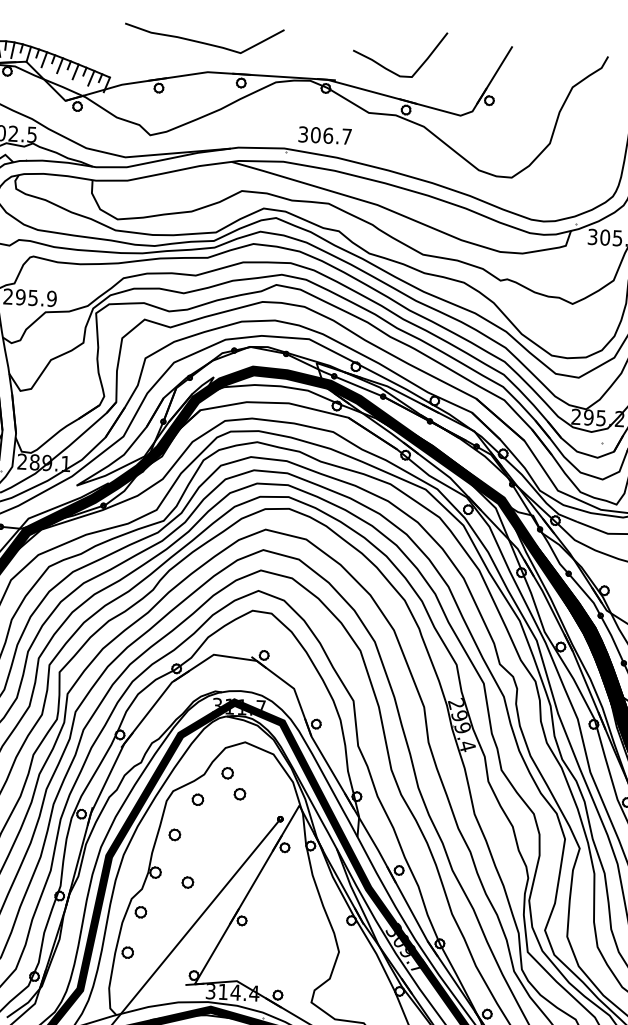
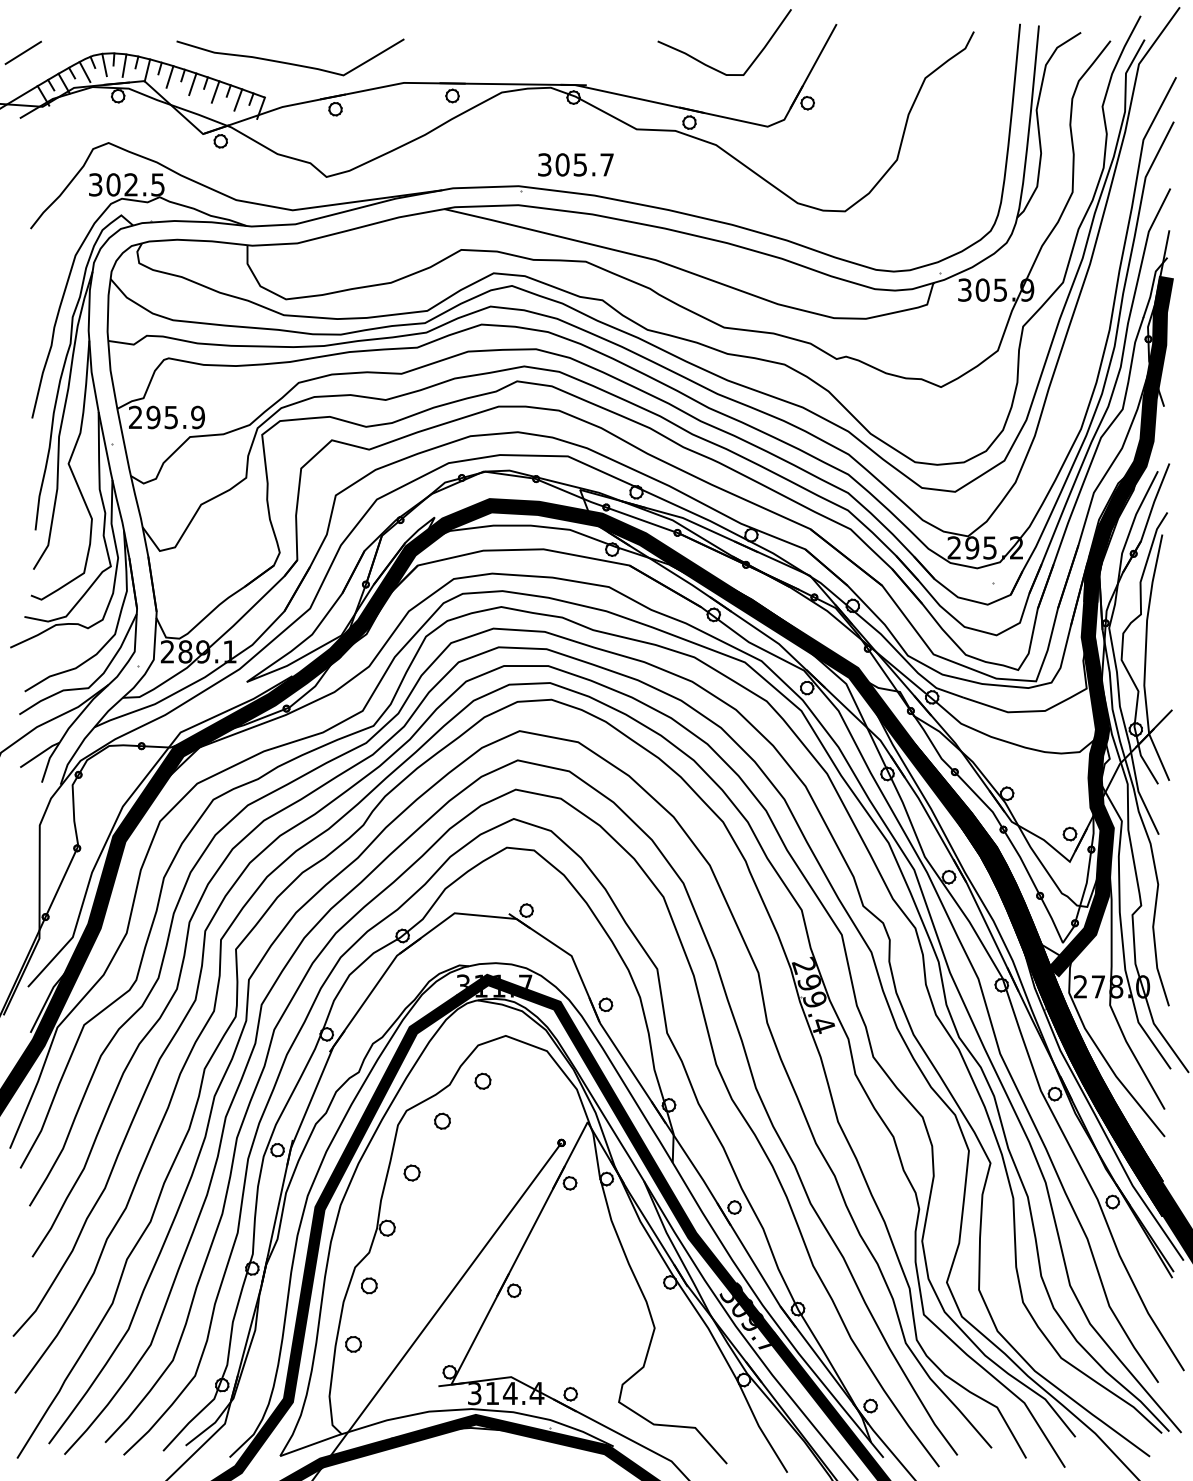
curve: (203, 42) -> (289, 62), moved
curve: (389, 69) -> (711, 66), moved
text: (328, 135) -> (580, 164), 306.7 -> 305.7
part: (239, 793) -> (501, 1109), removed
part: (187, 882) -> (433, 1239), removed

